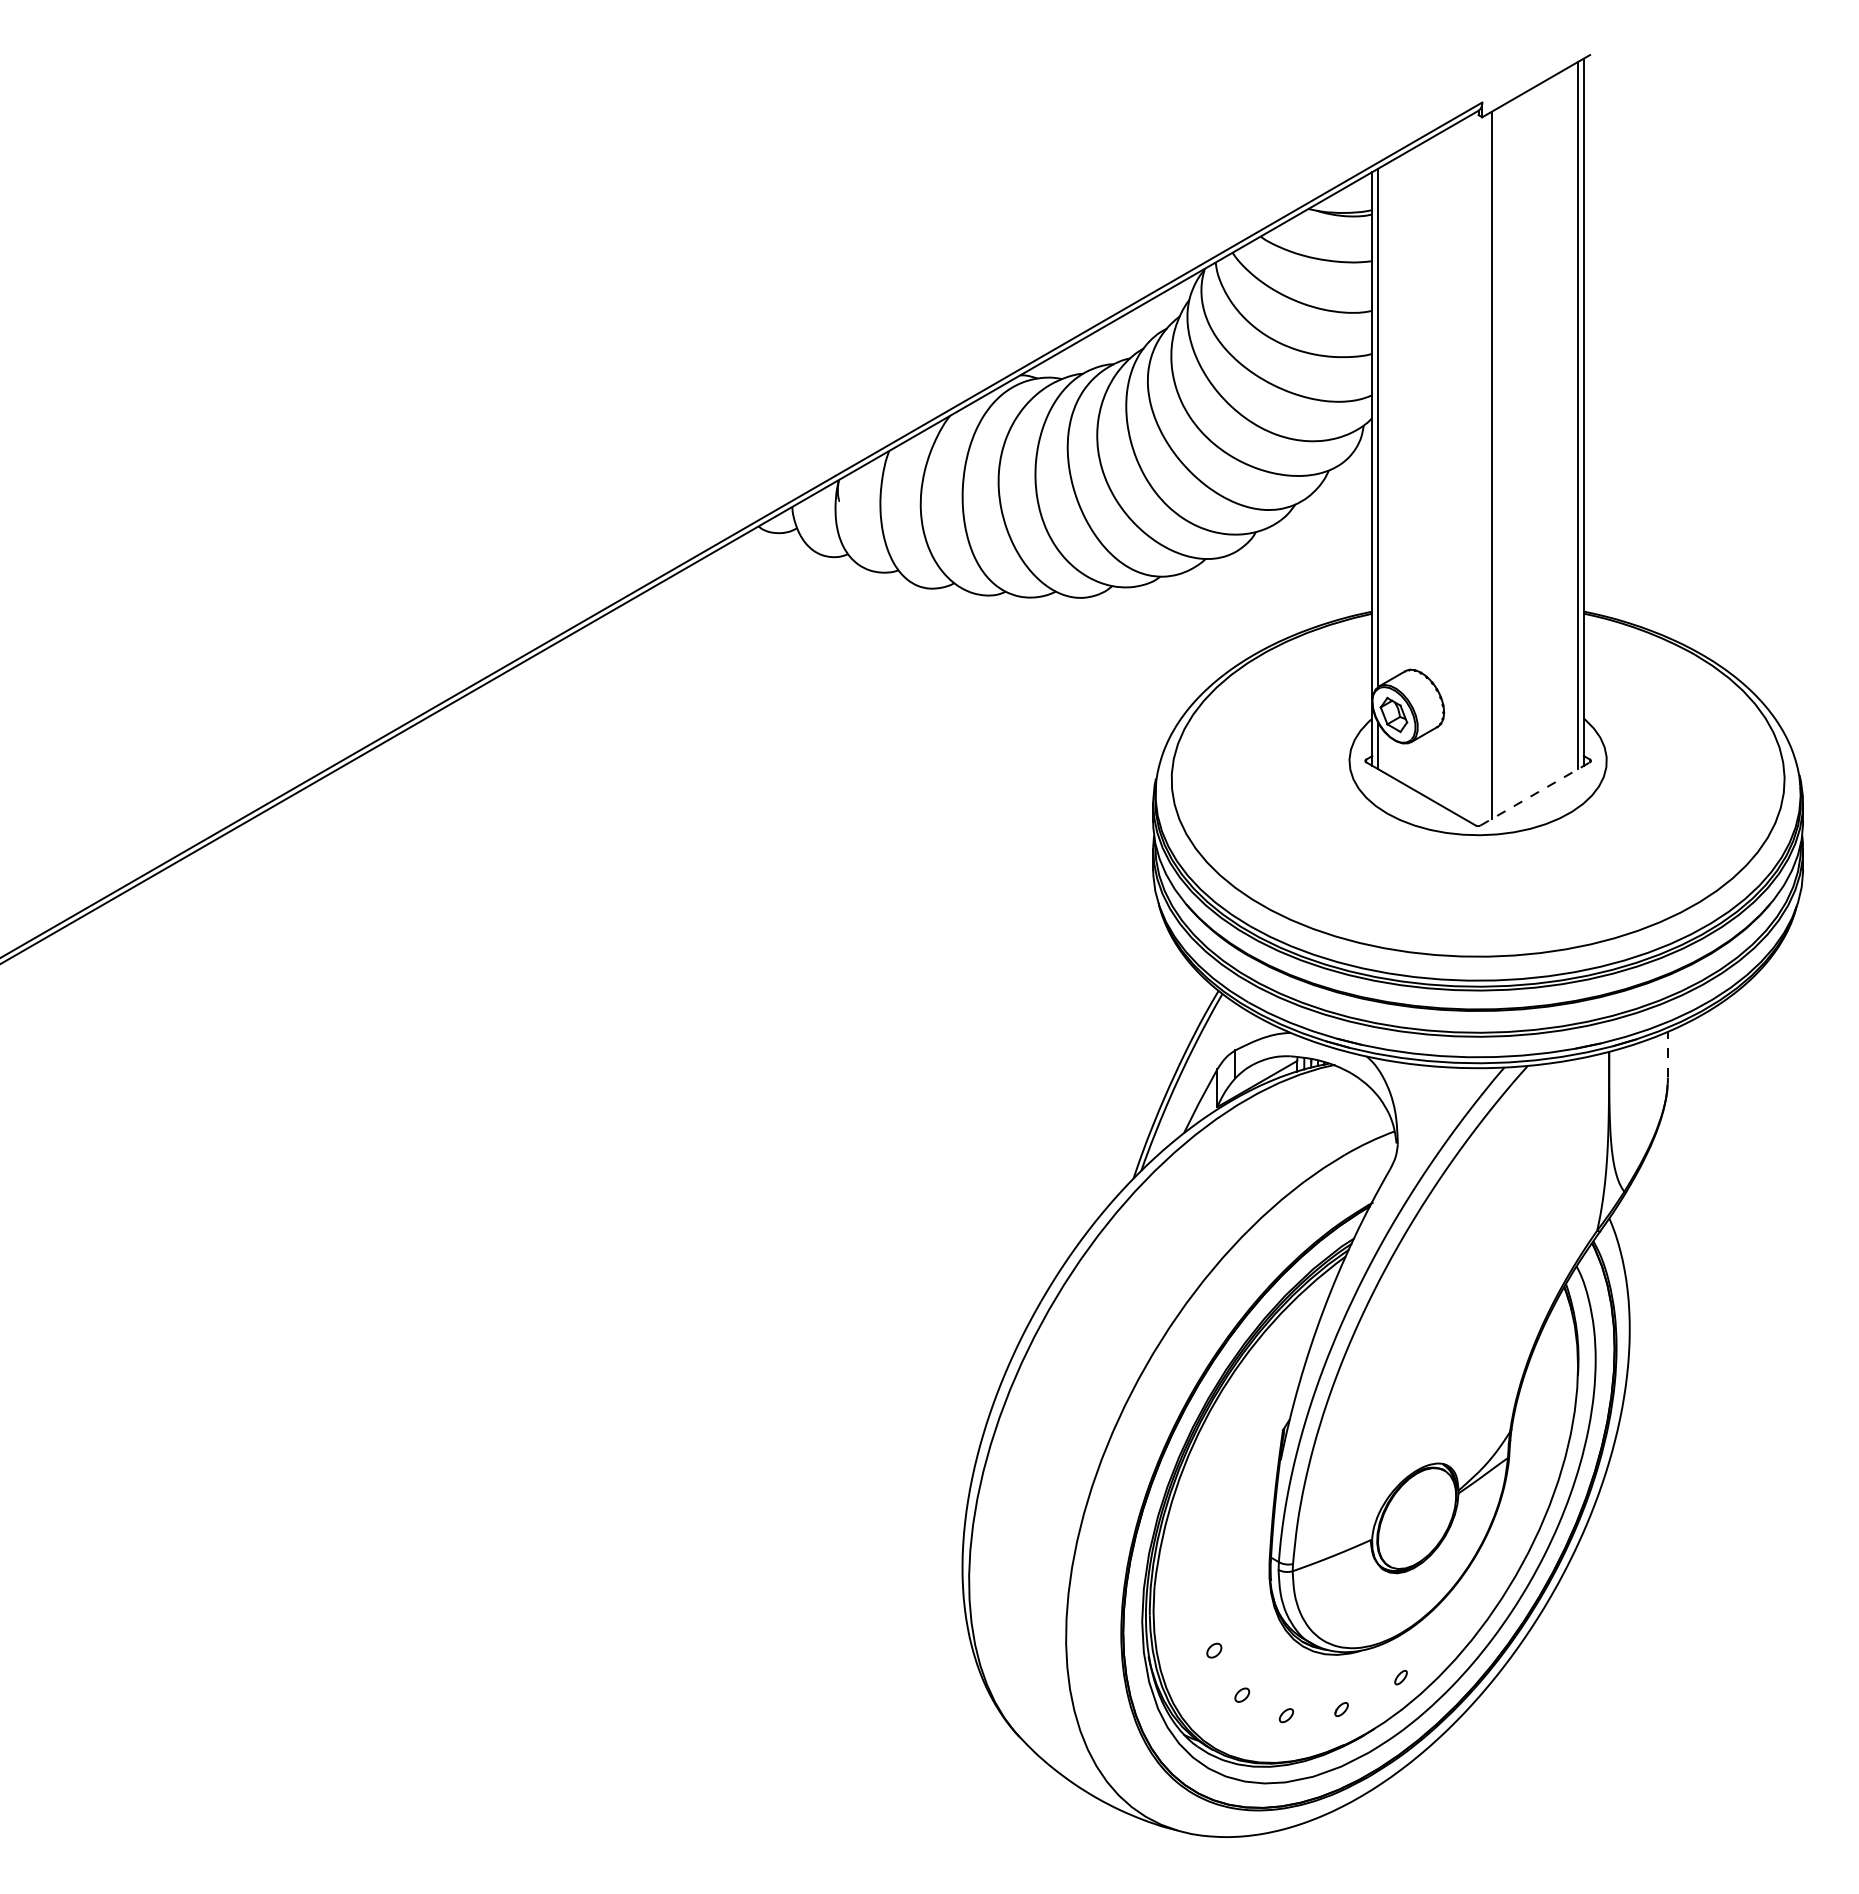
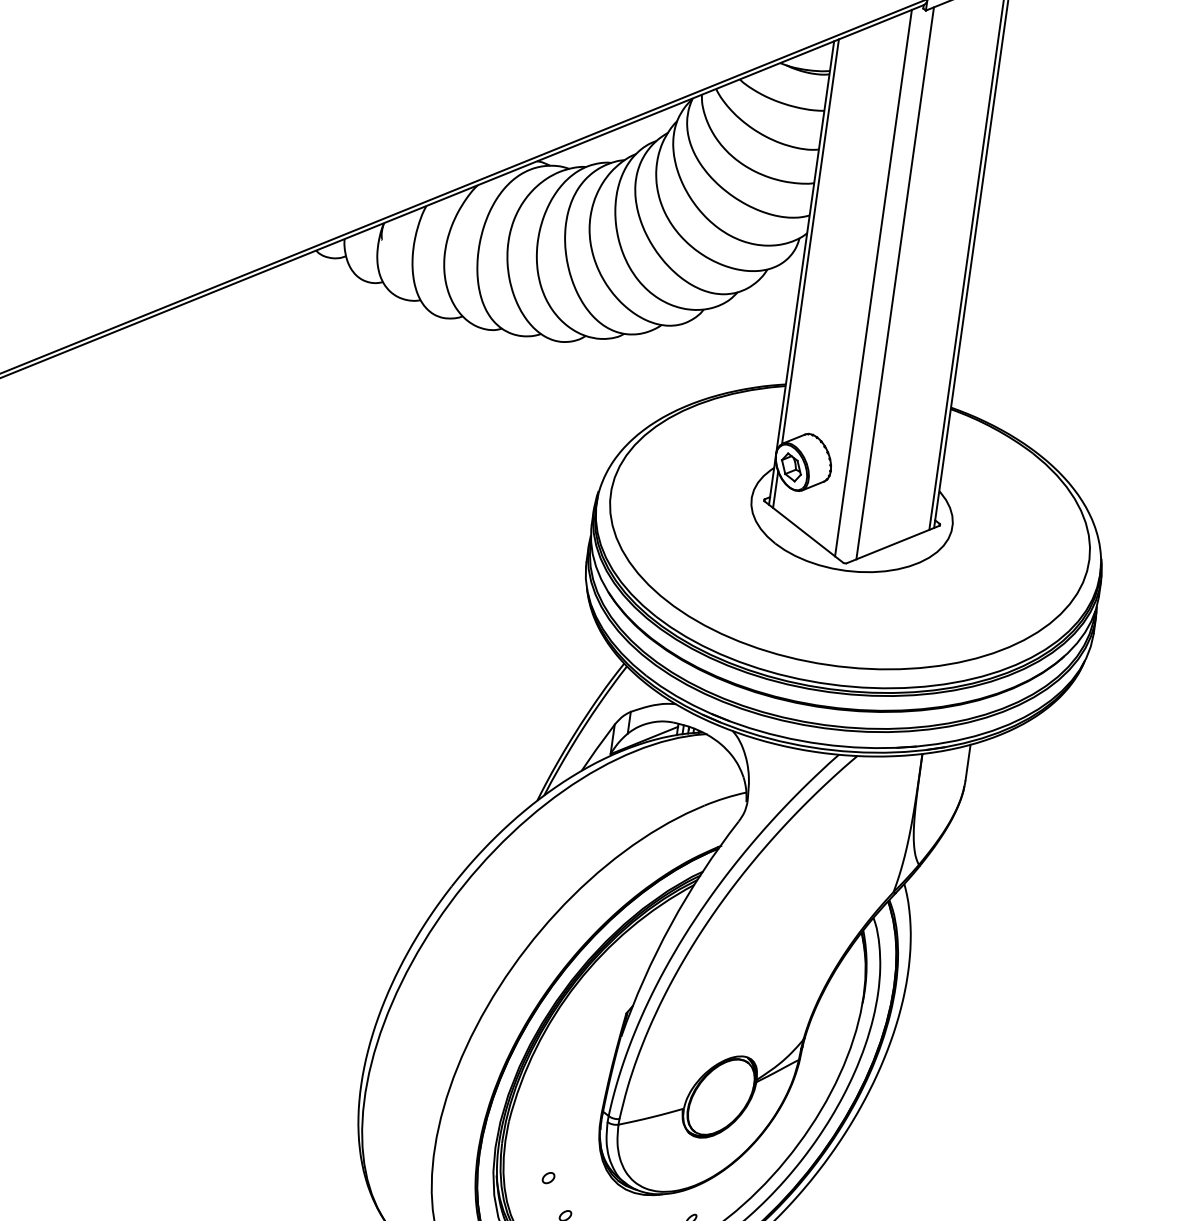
line: (1464, 468) -> (873, 282), added
line: (1535, 793) -> (893, 544), dashed -> solid
line: (1667, 1054) -> (967, 762), dashed -> solid

